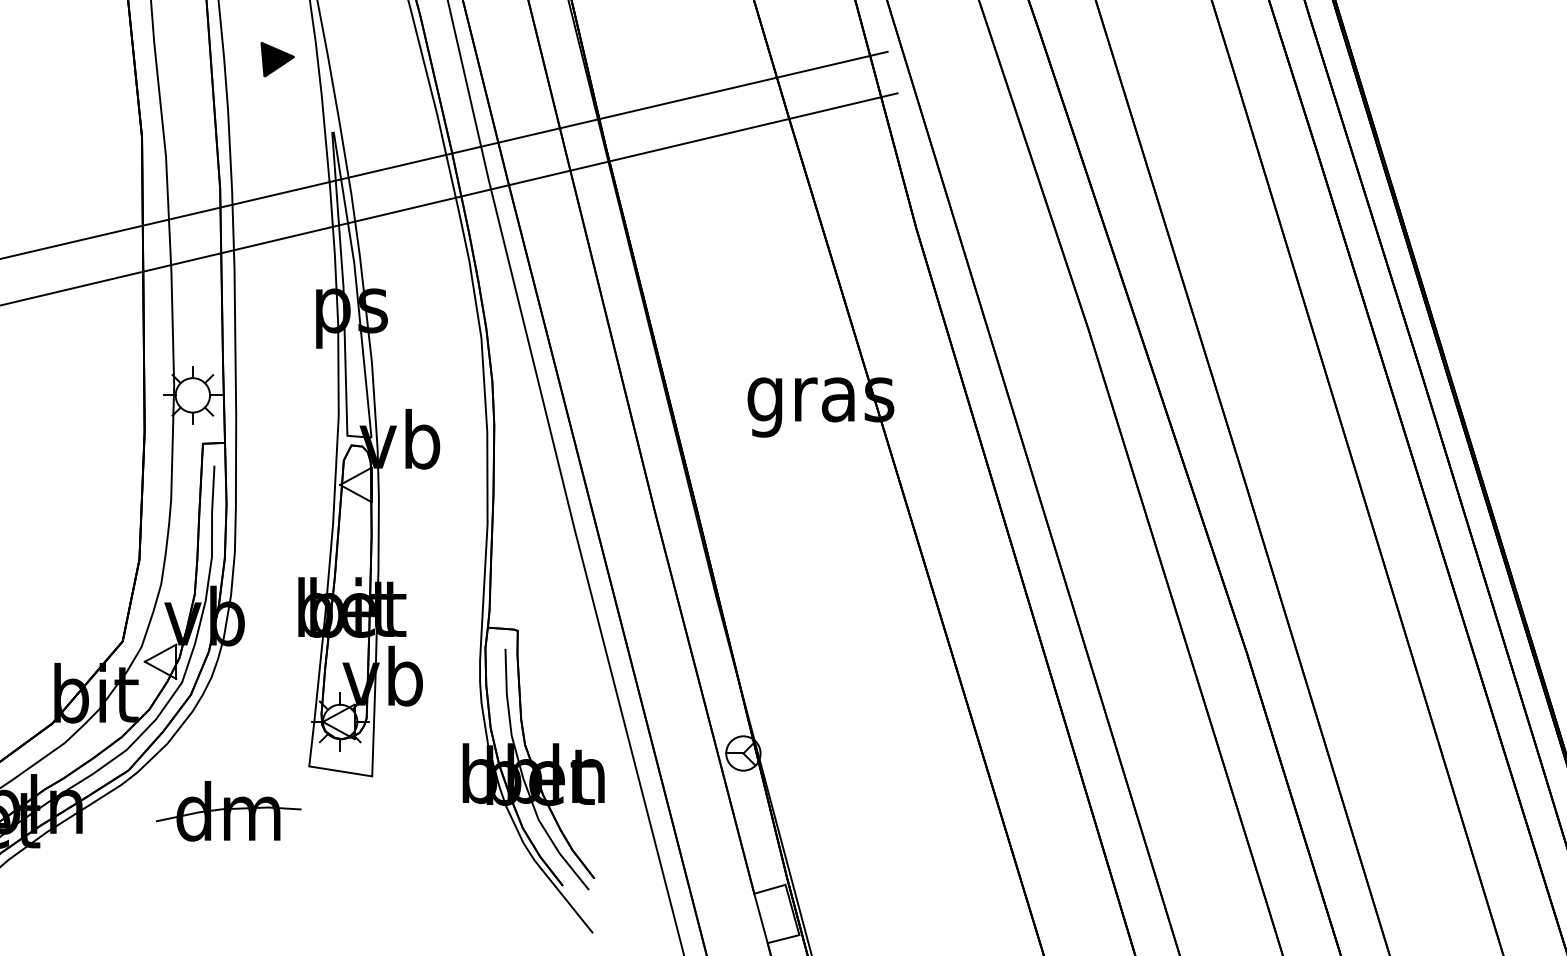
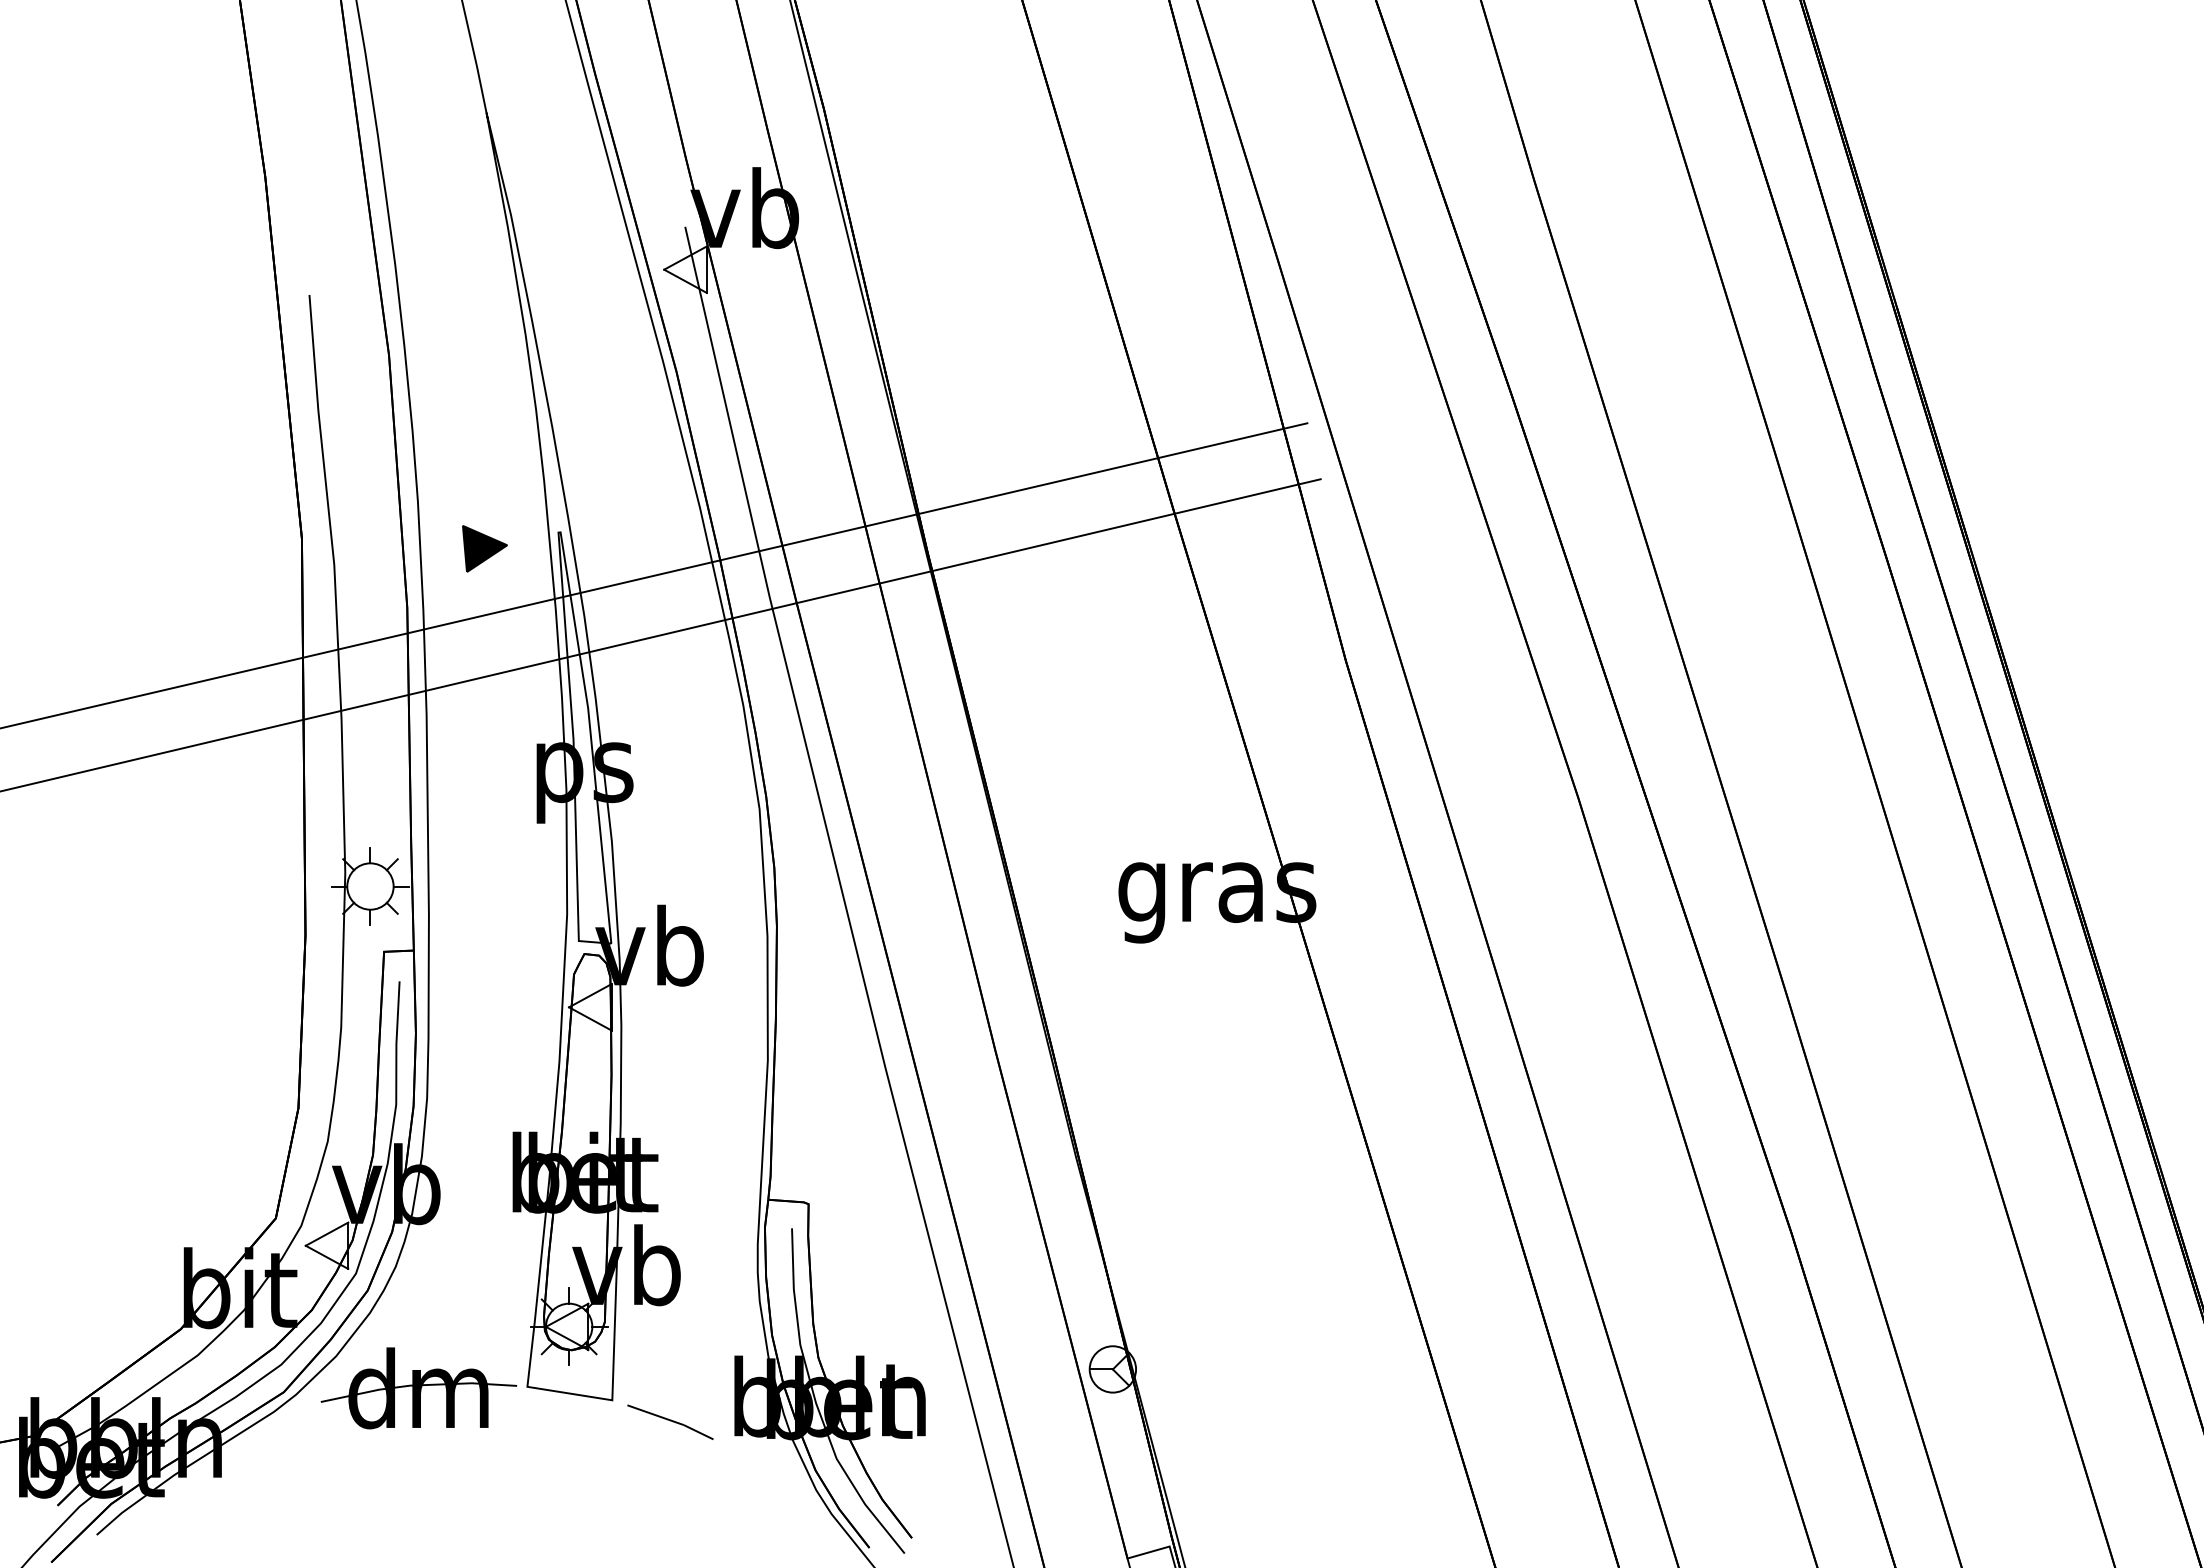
part: (277, 59) -> (484, 548), moved
curve: (415, 792) -> (670, 1421), added
part: (228, 811) -> (418, 1388), moved

